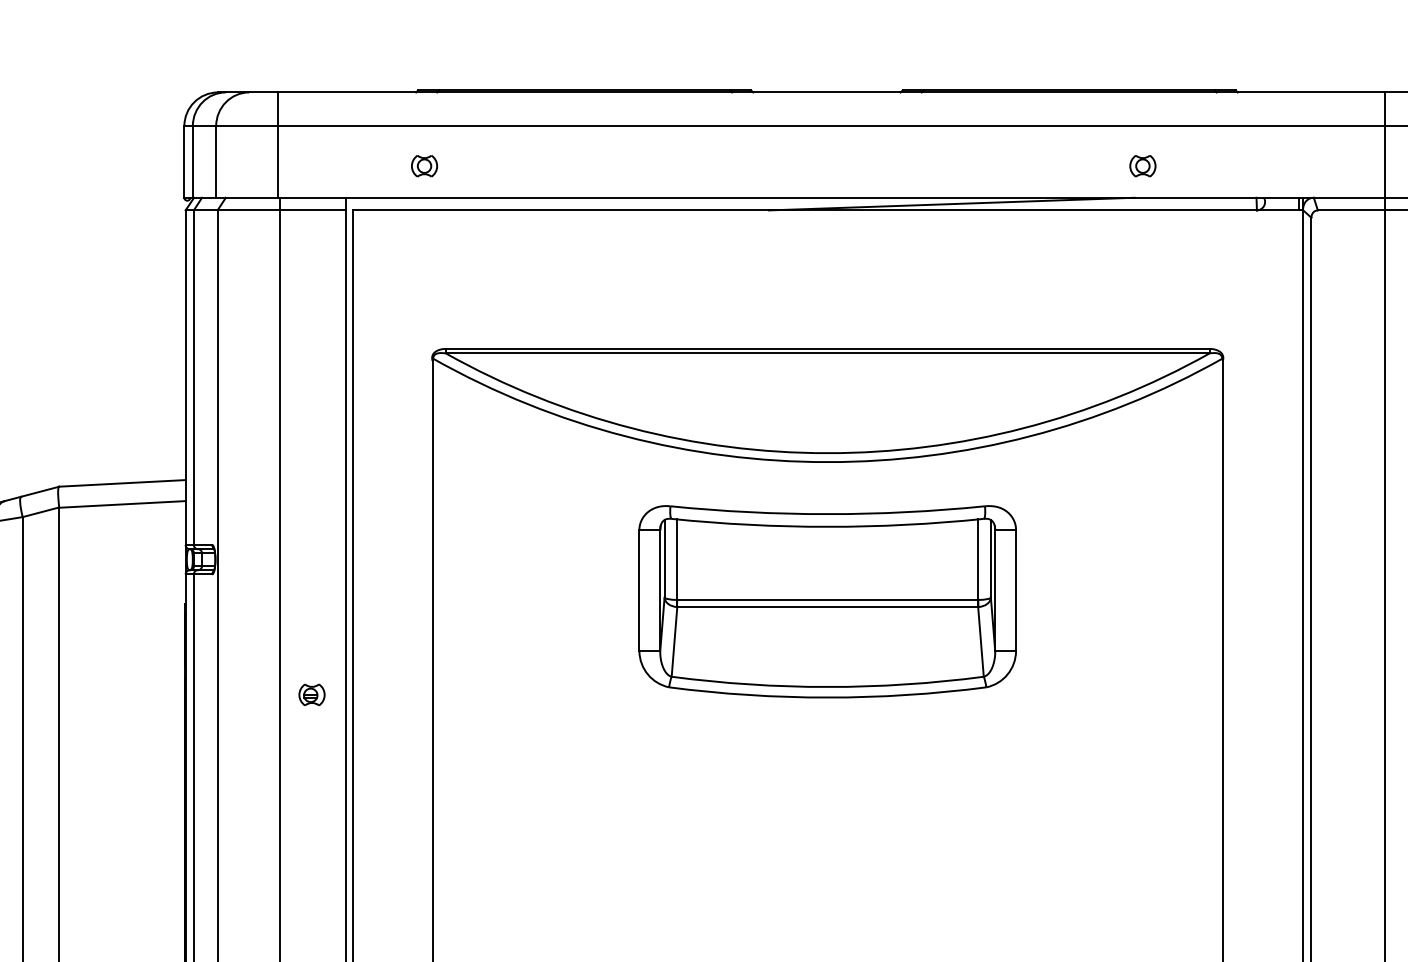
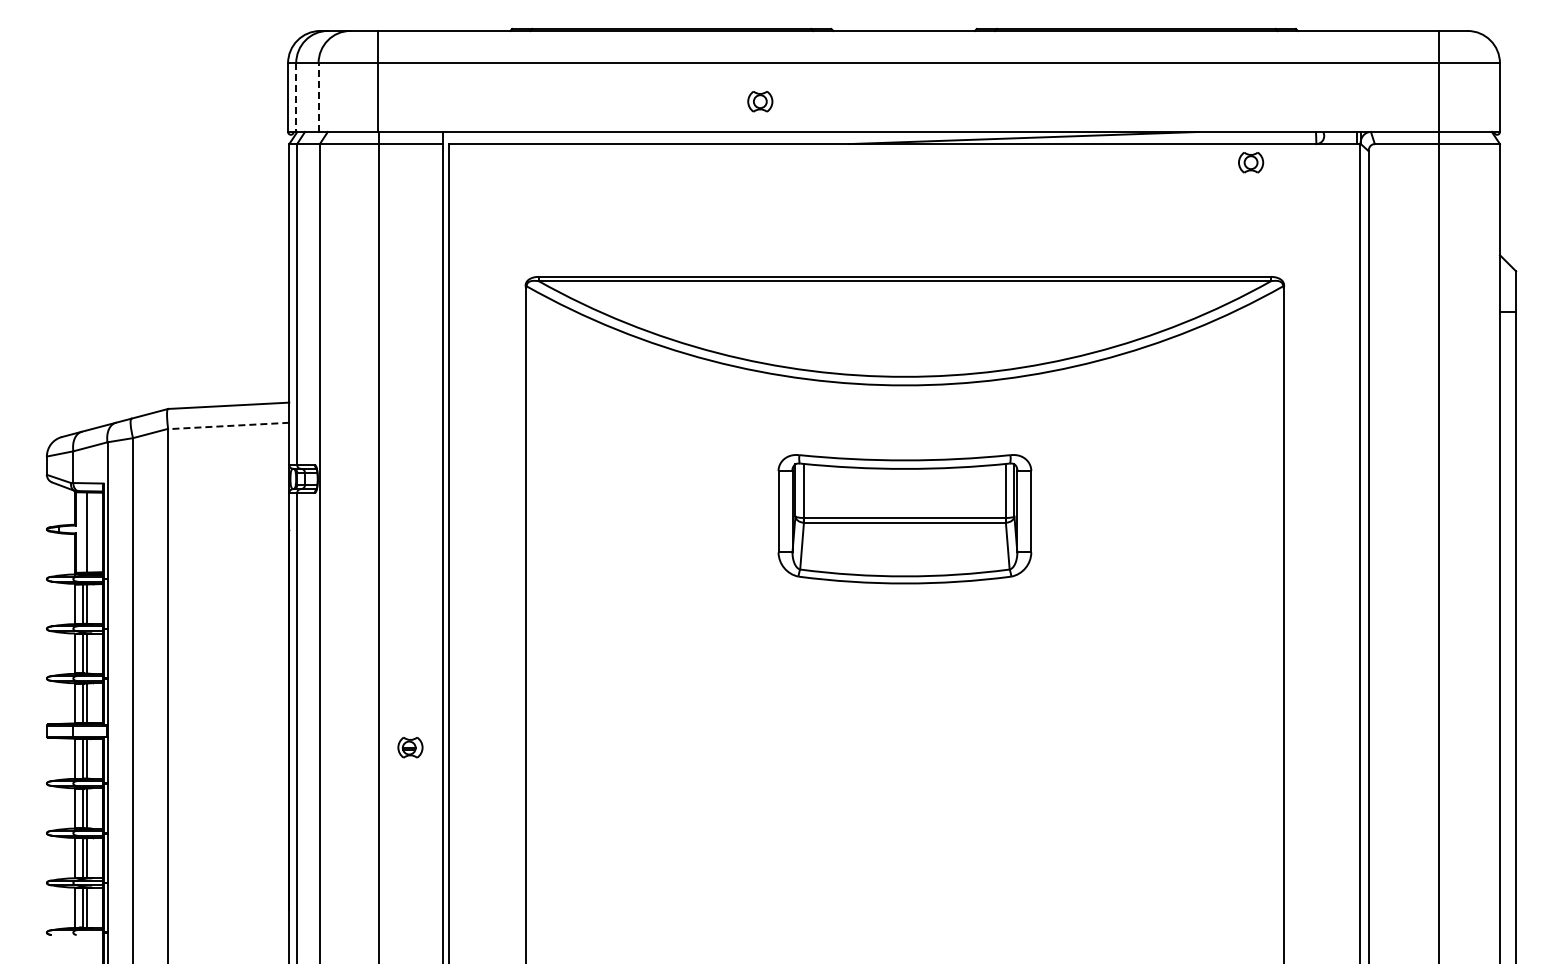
line: (216, 161) -> (318, 97), solid -> dashed
line: (193, 162) -> (296, 98), solid -> dashed
part: (424, 165) -> (760, 101), moved
part: (1143, 165) -> (1251, 162), moved
line: (122, 503) -> (228, 425), solid -> dashed
part: (827, 600) -> (904, 518), size x0.7
part: (312, 694) -> (410, 747), moved

